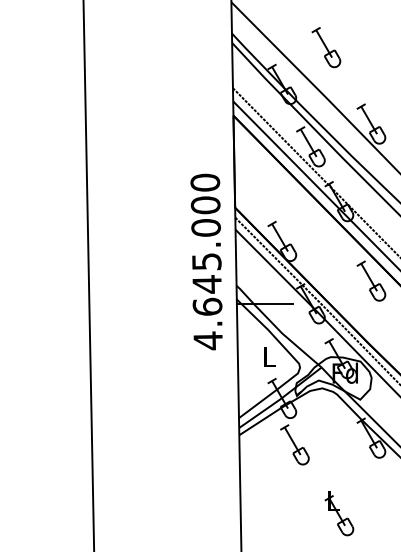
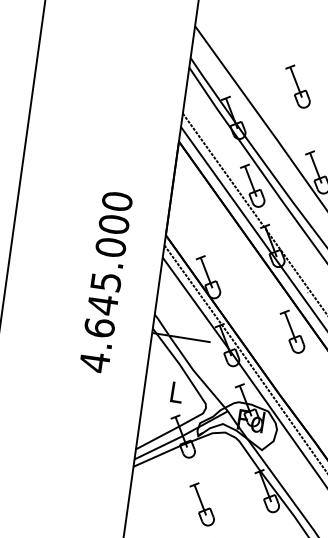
part: (326, 47) -> (297, 86), moved
text: (206, 261) -> (105, 281), moved
part: (294, 444) -> (201, 503), moved

